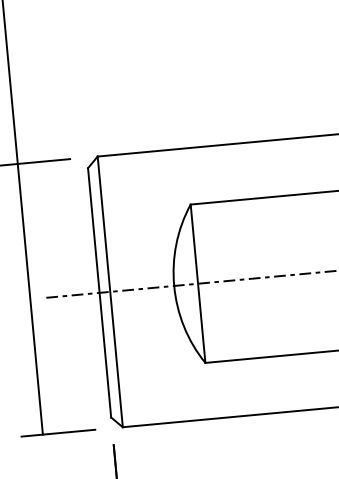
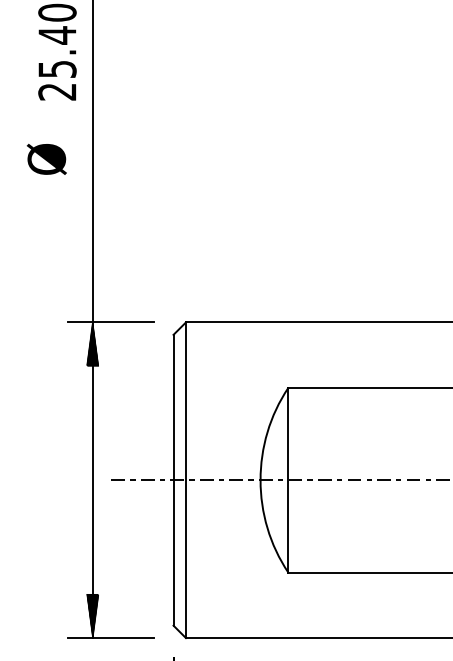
hatch: (19, 182) -> (92, 343), added
hatch: (40, 416) -> (92, 616), added

